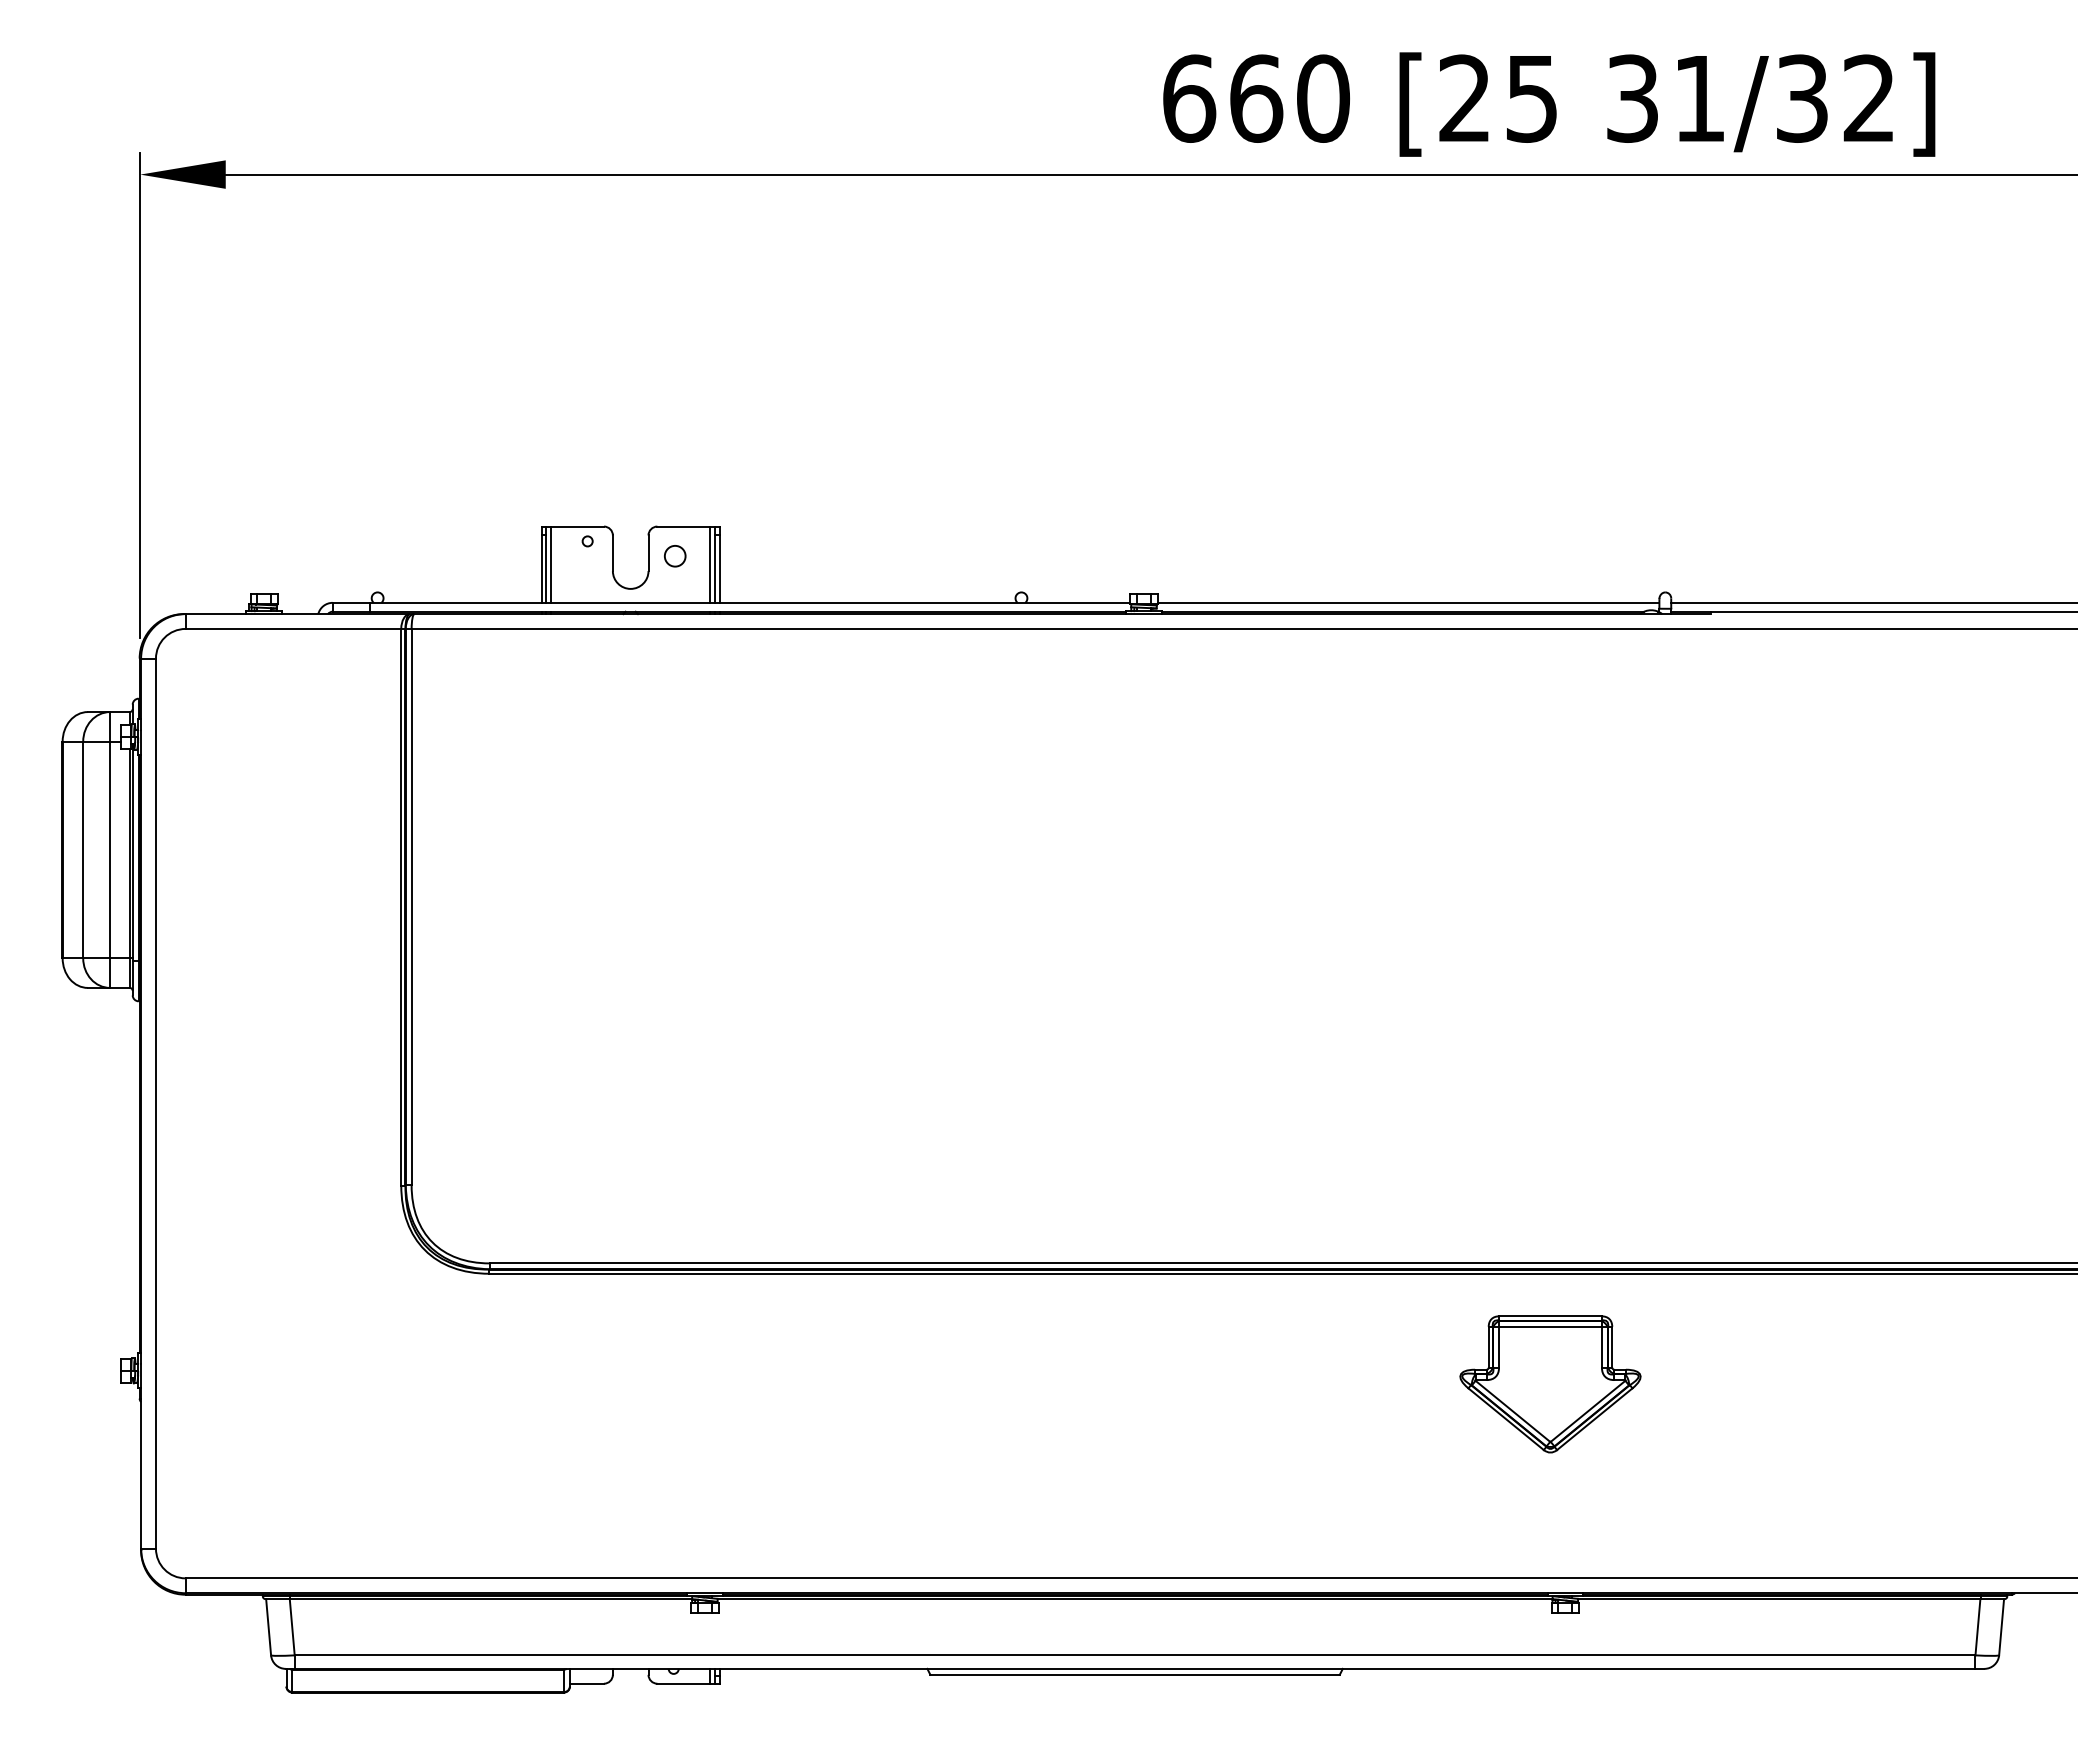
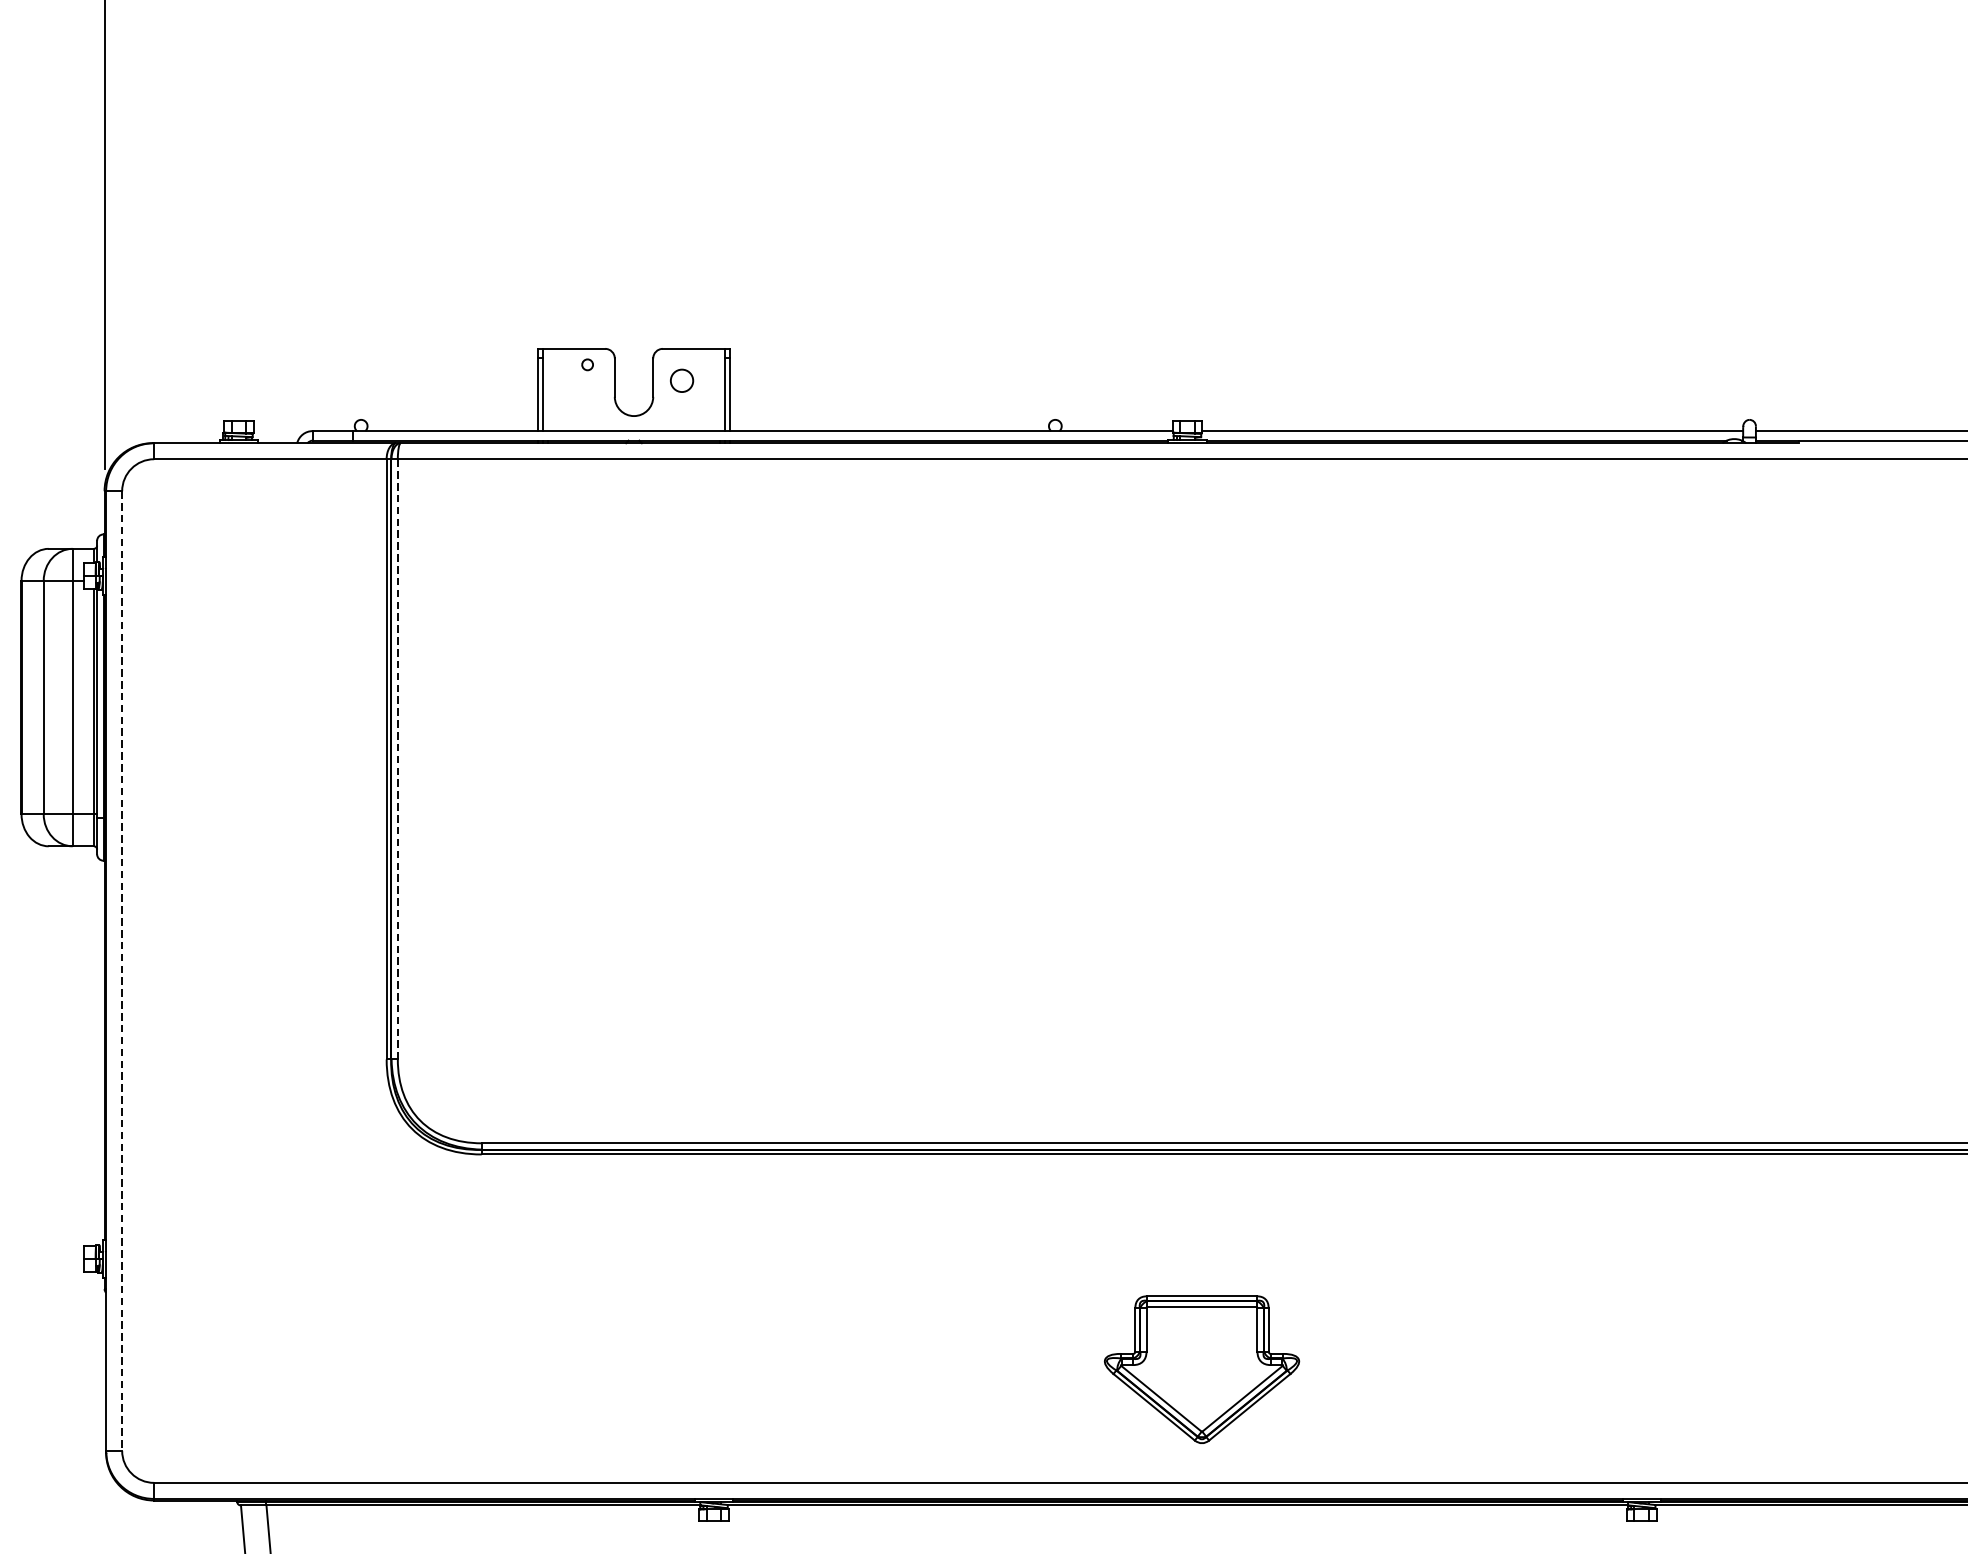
line: (551, 564) -> (548, 389), removed
line: (710, 564) -> (720, 389), removed
line: (411, 907) -> (397, 759), solid -> dashed
line: (155, 1104) -> (121, 971), solid -> dashed
part: (1550, 1384) -> (1202, 1369), moved

